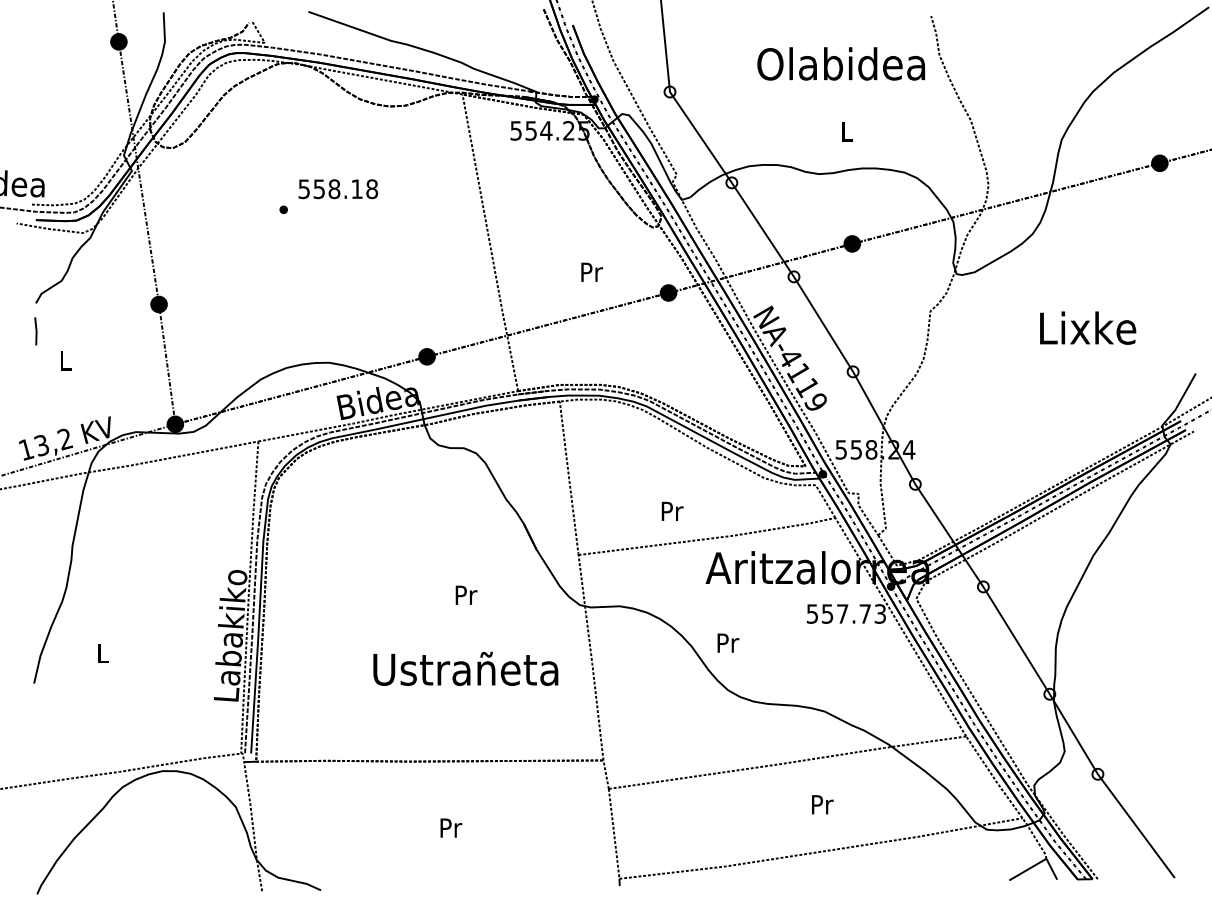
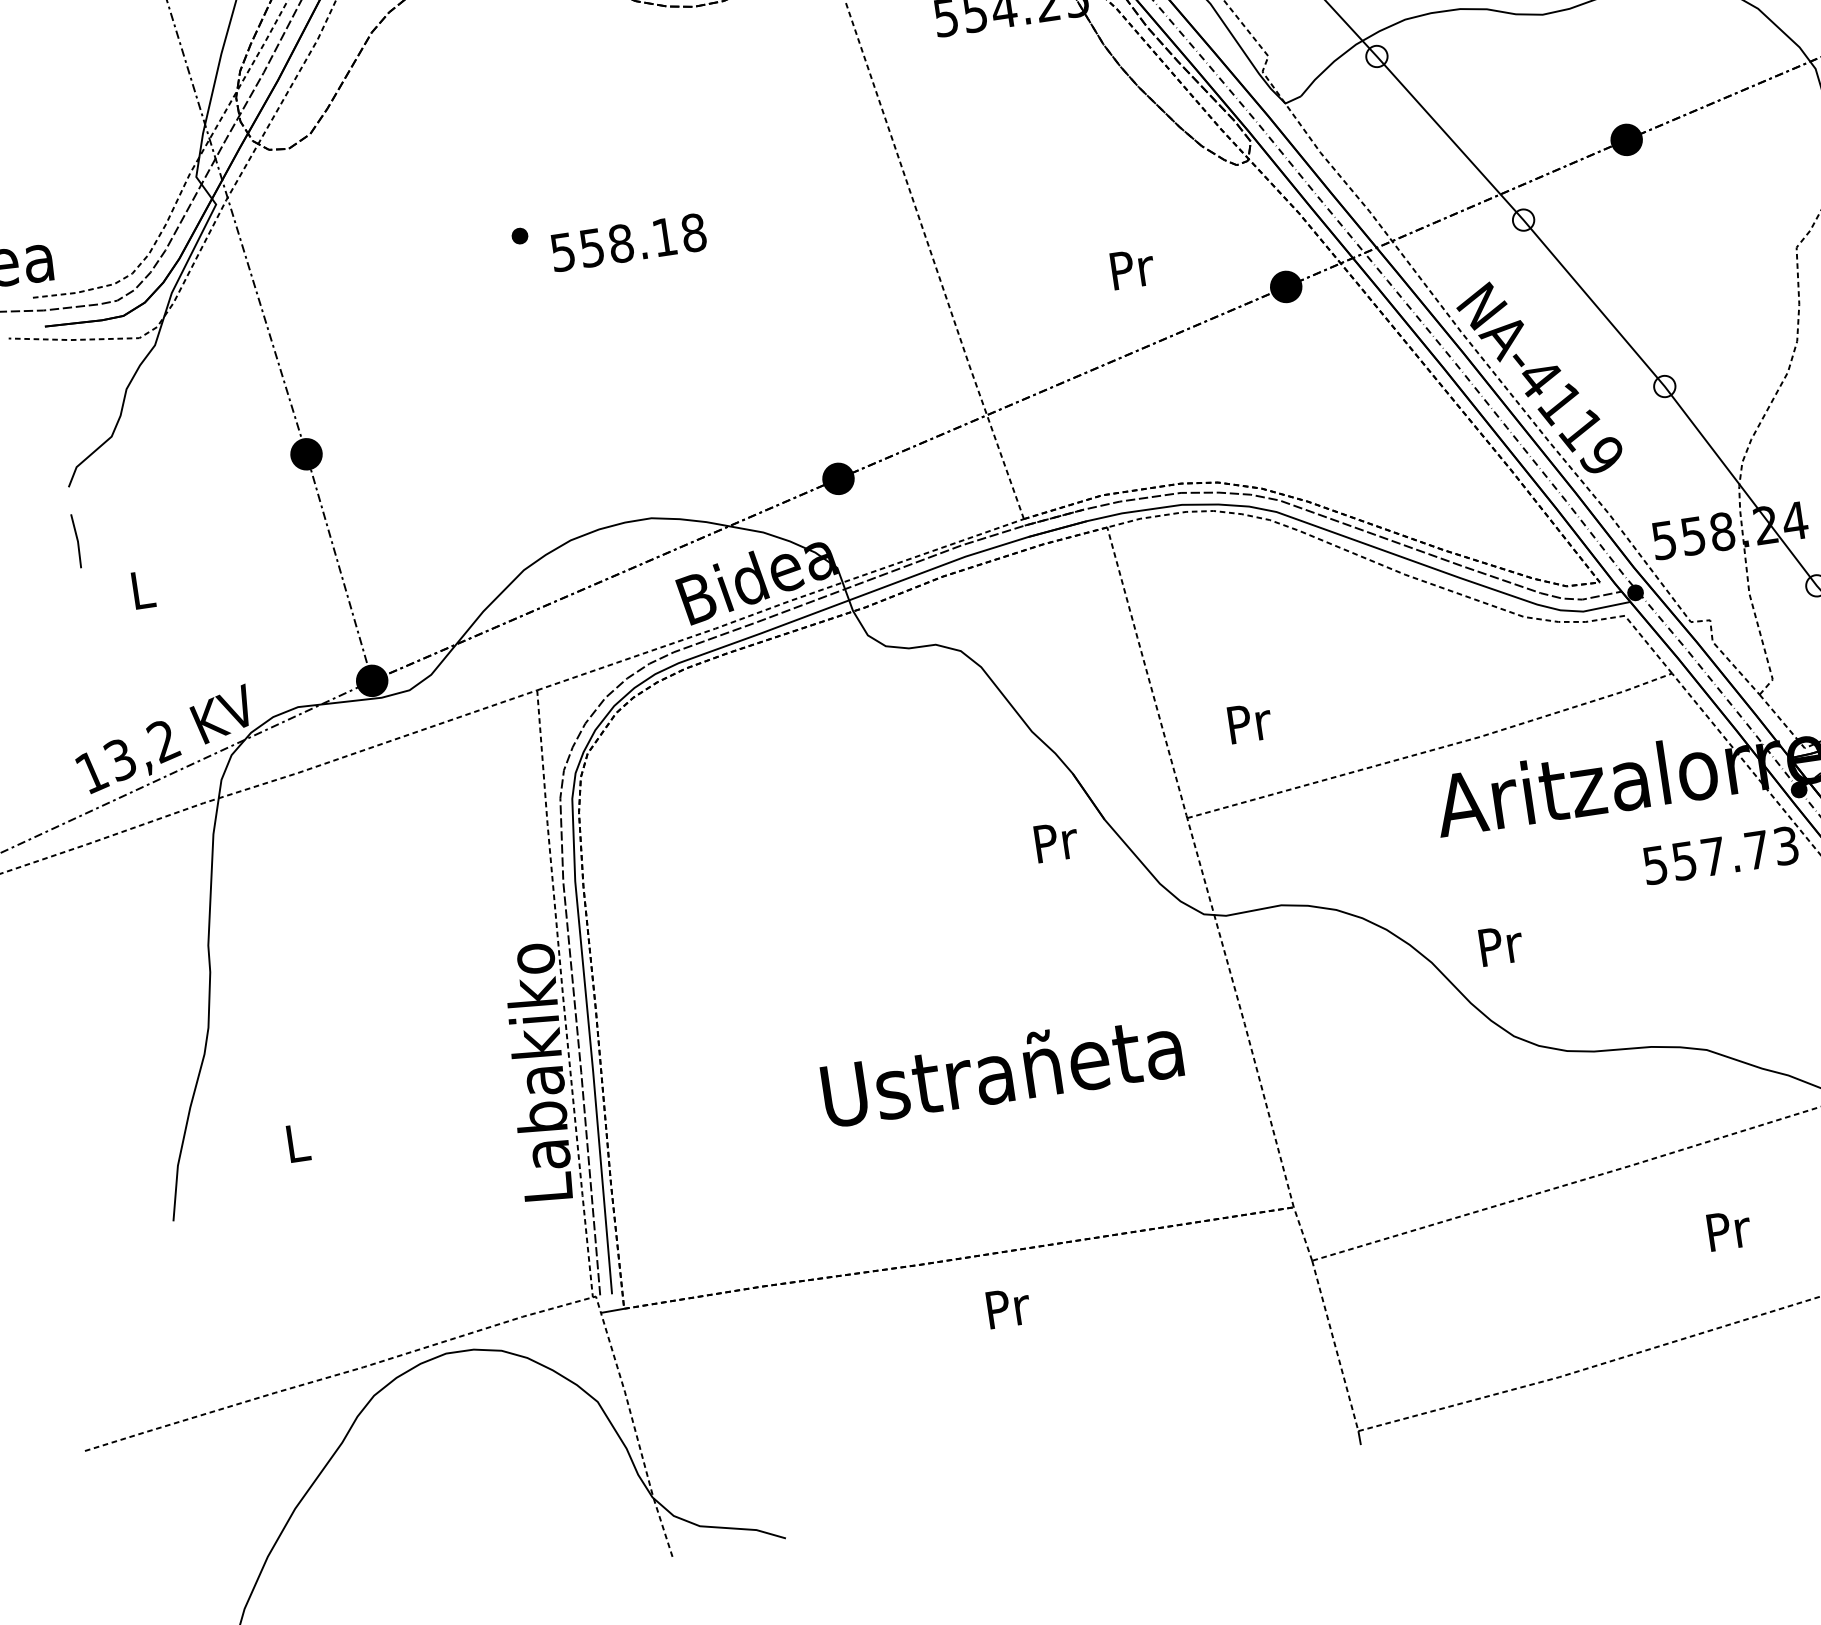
text: (338, 189) -> (629, 243), moved
text: (672, 510) -> (1249, 721), moved
text: (466, 594) -> (1056, 840), moved
text: (451, 827) -> (1008, 1306), moved

